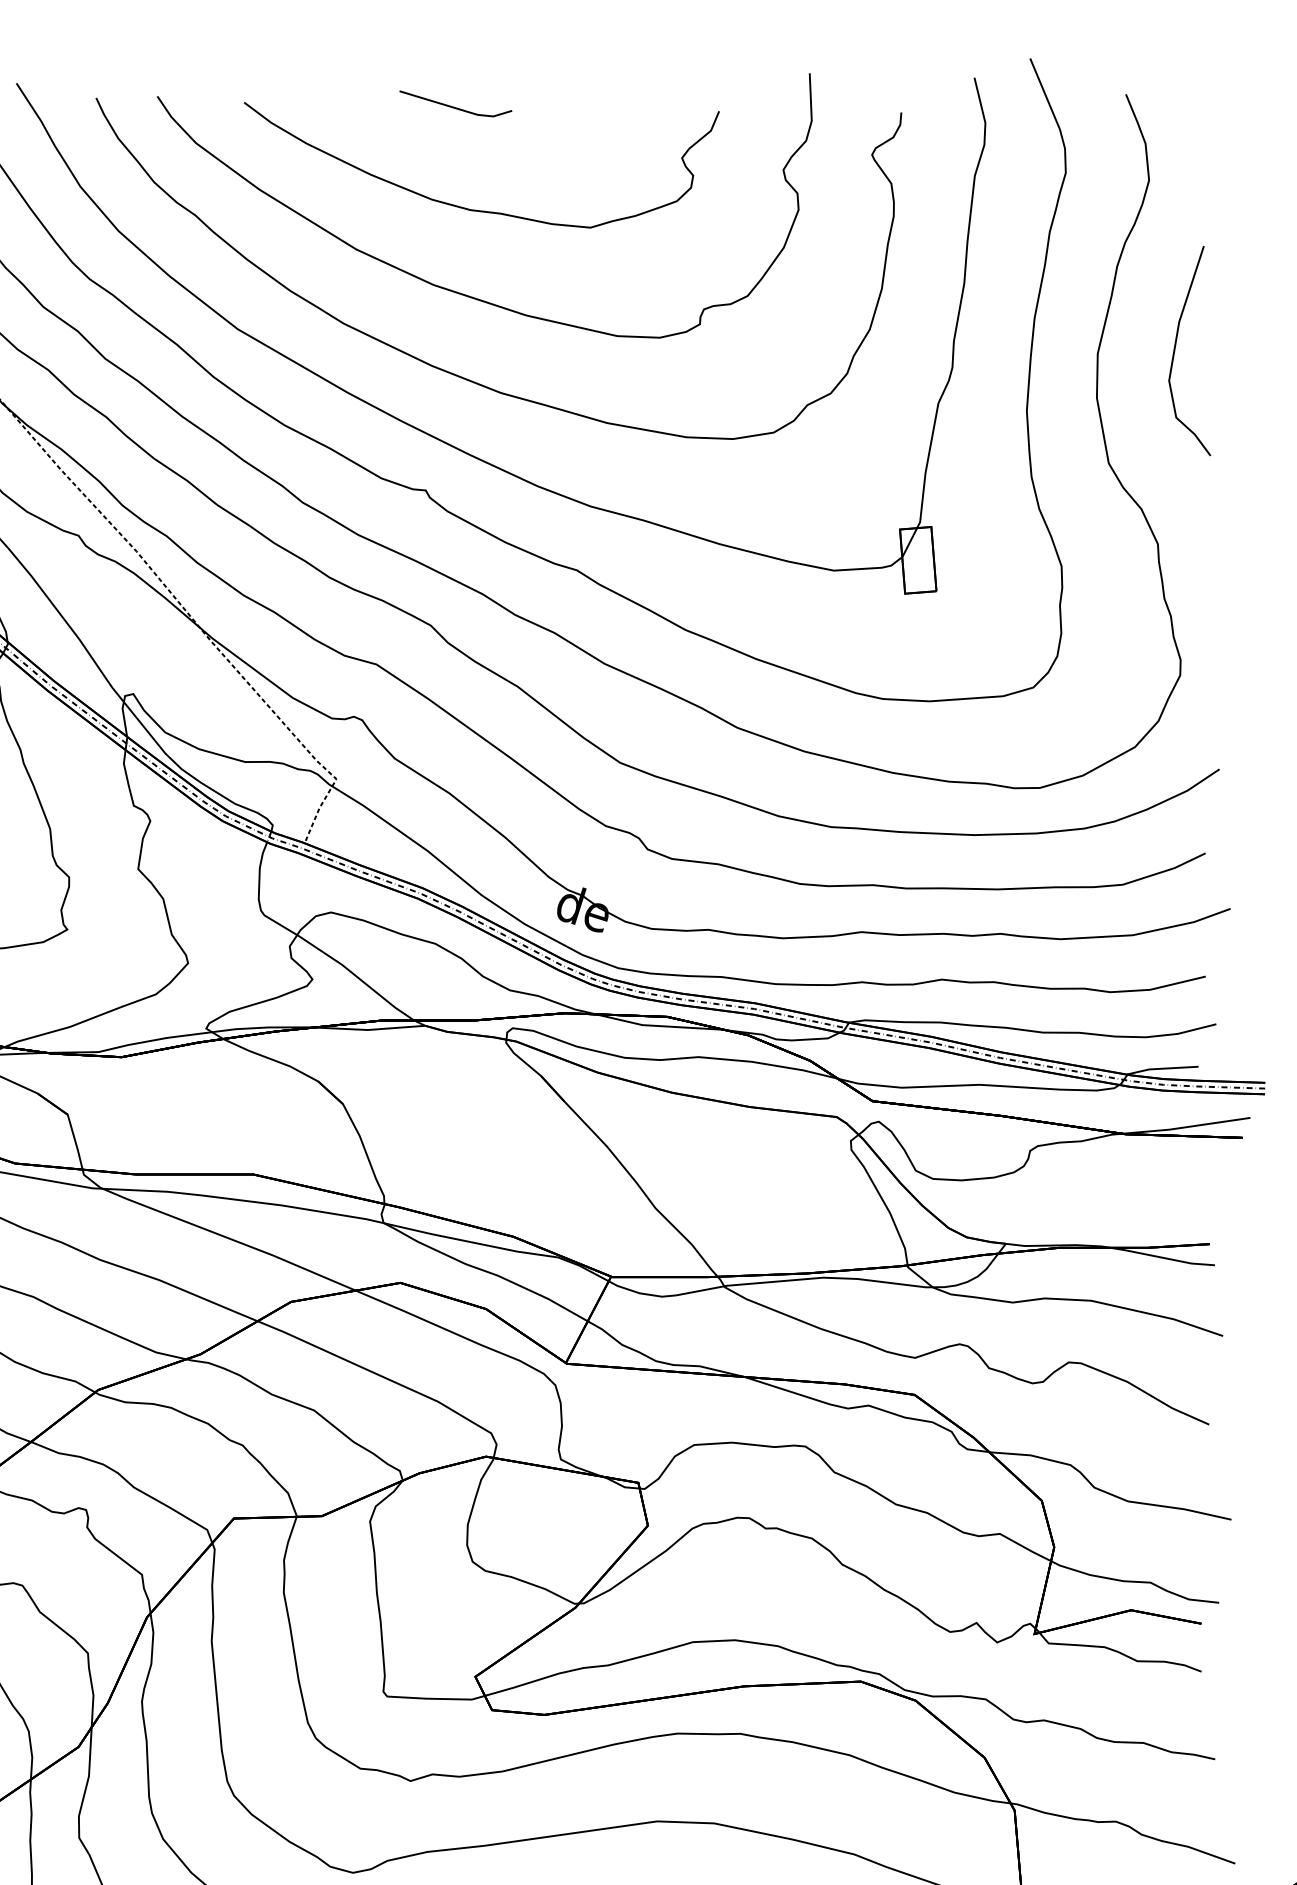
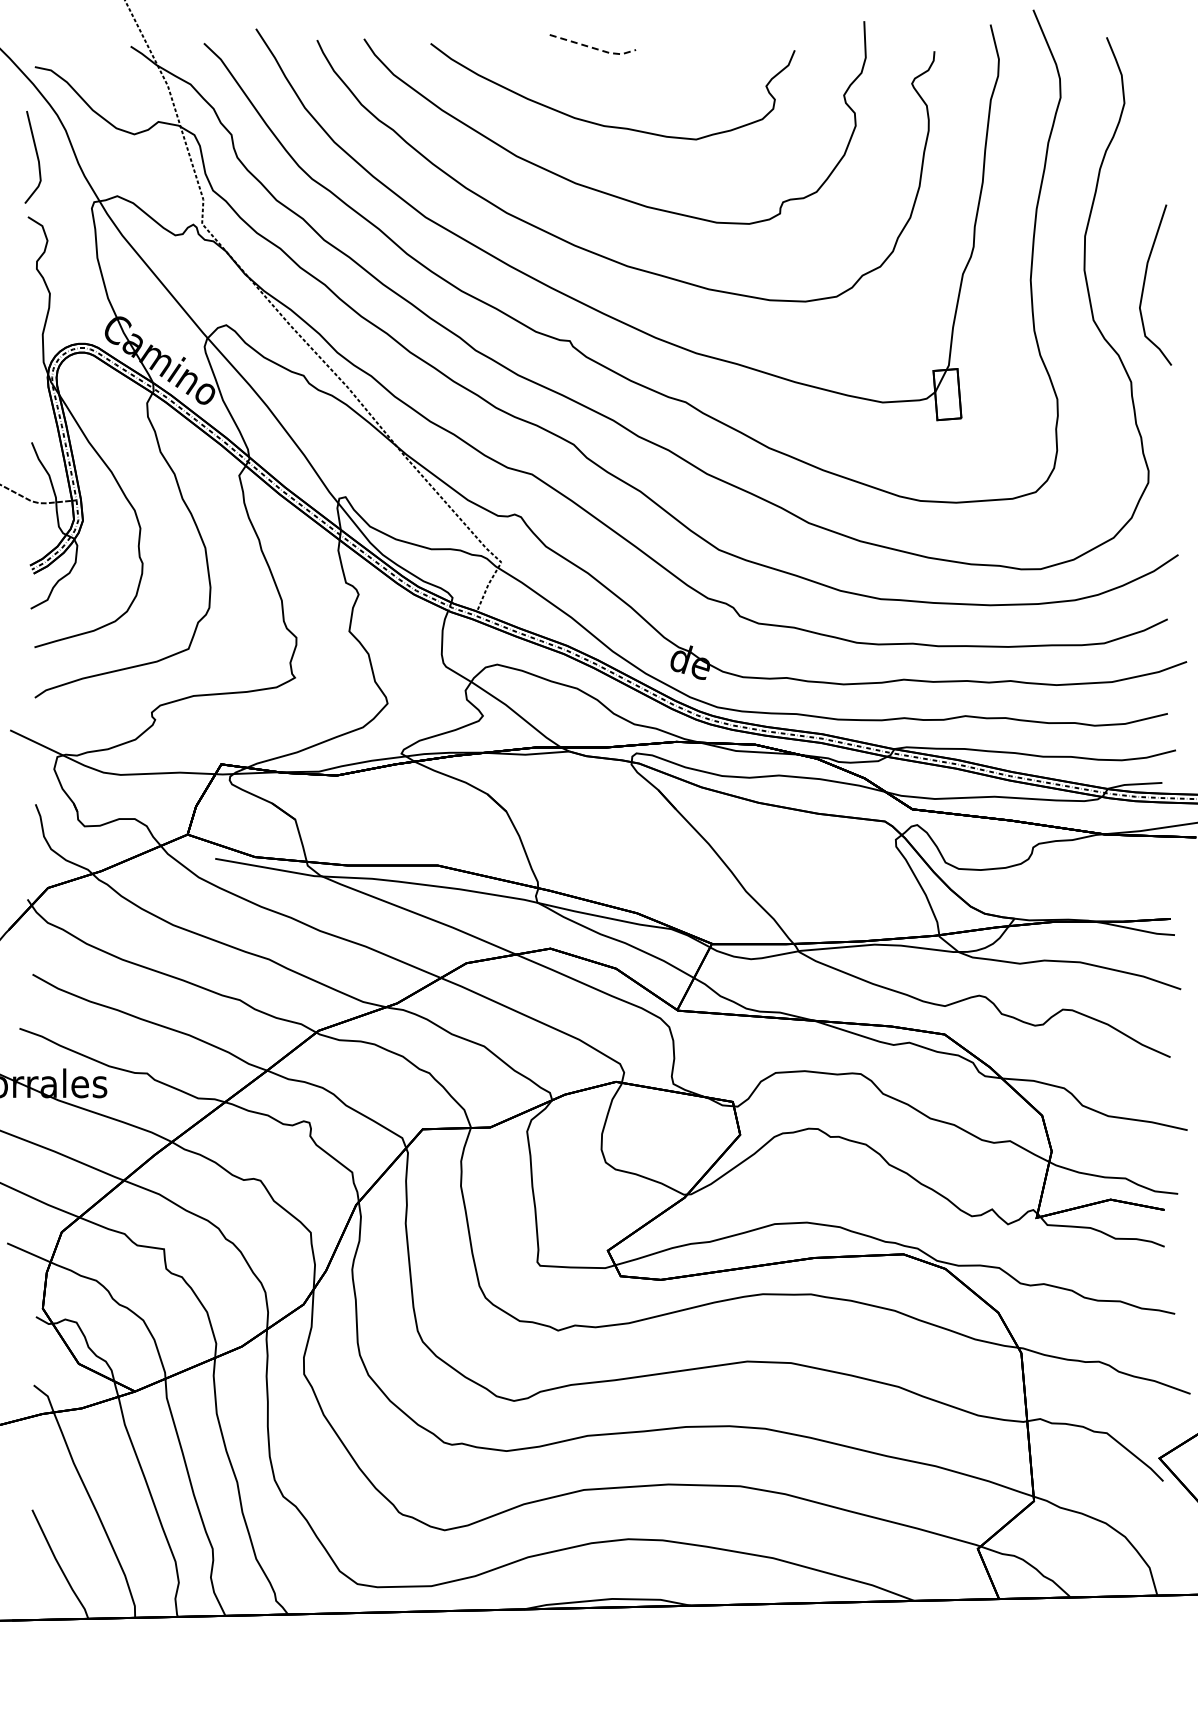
line: (457, 108) -> (594, 48), solid -> dashed
curve: (1176, 347) -> (1145, 282), moved

